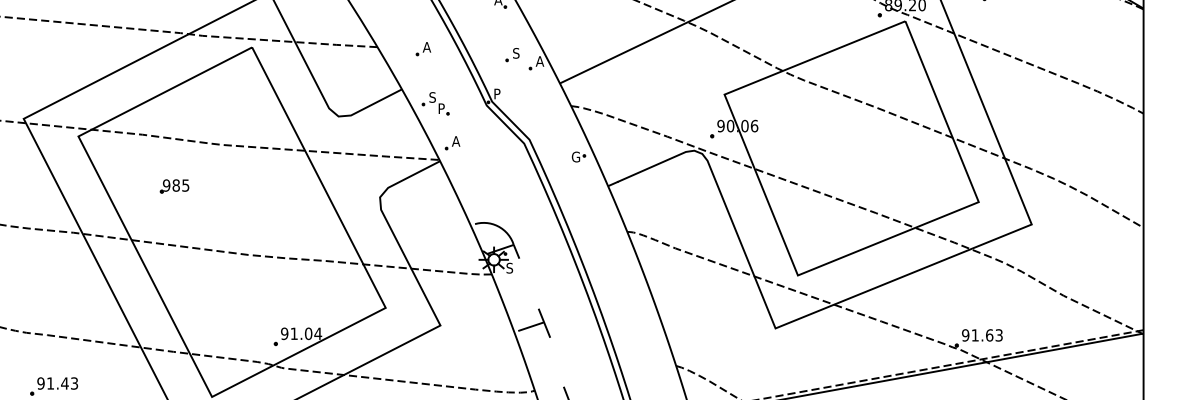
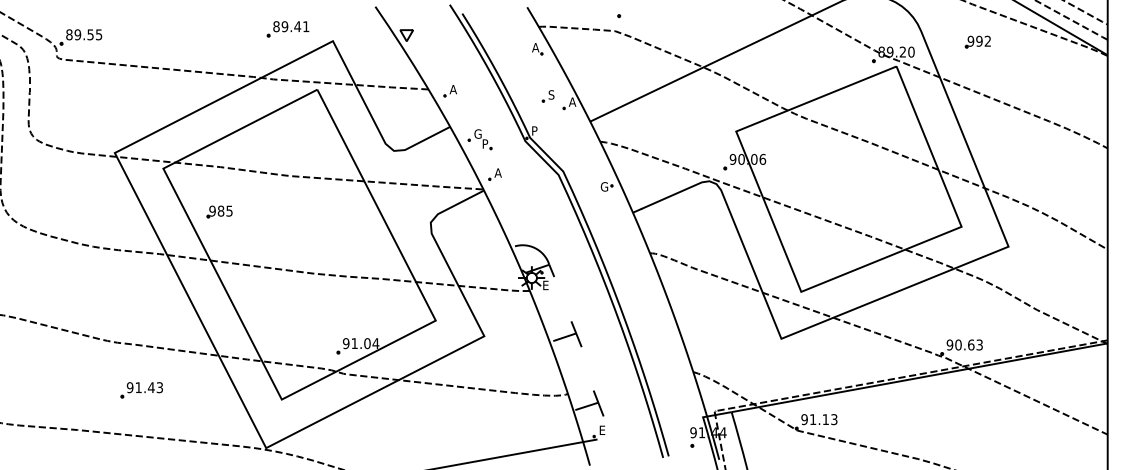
part: (422, 49) -> (449, 91), moved
text: (432, 96) -> (477, 133), S -> G
part: (174, 185) -> (219, 211), moved
text: (509, 268) -> (545, 285), S -> E
text: (975, 334) -> (958, 344), 91.63 -> 90.63

